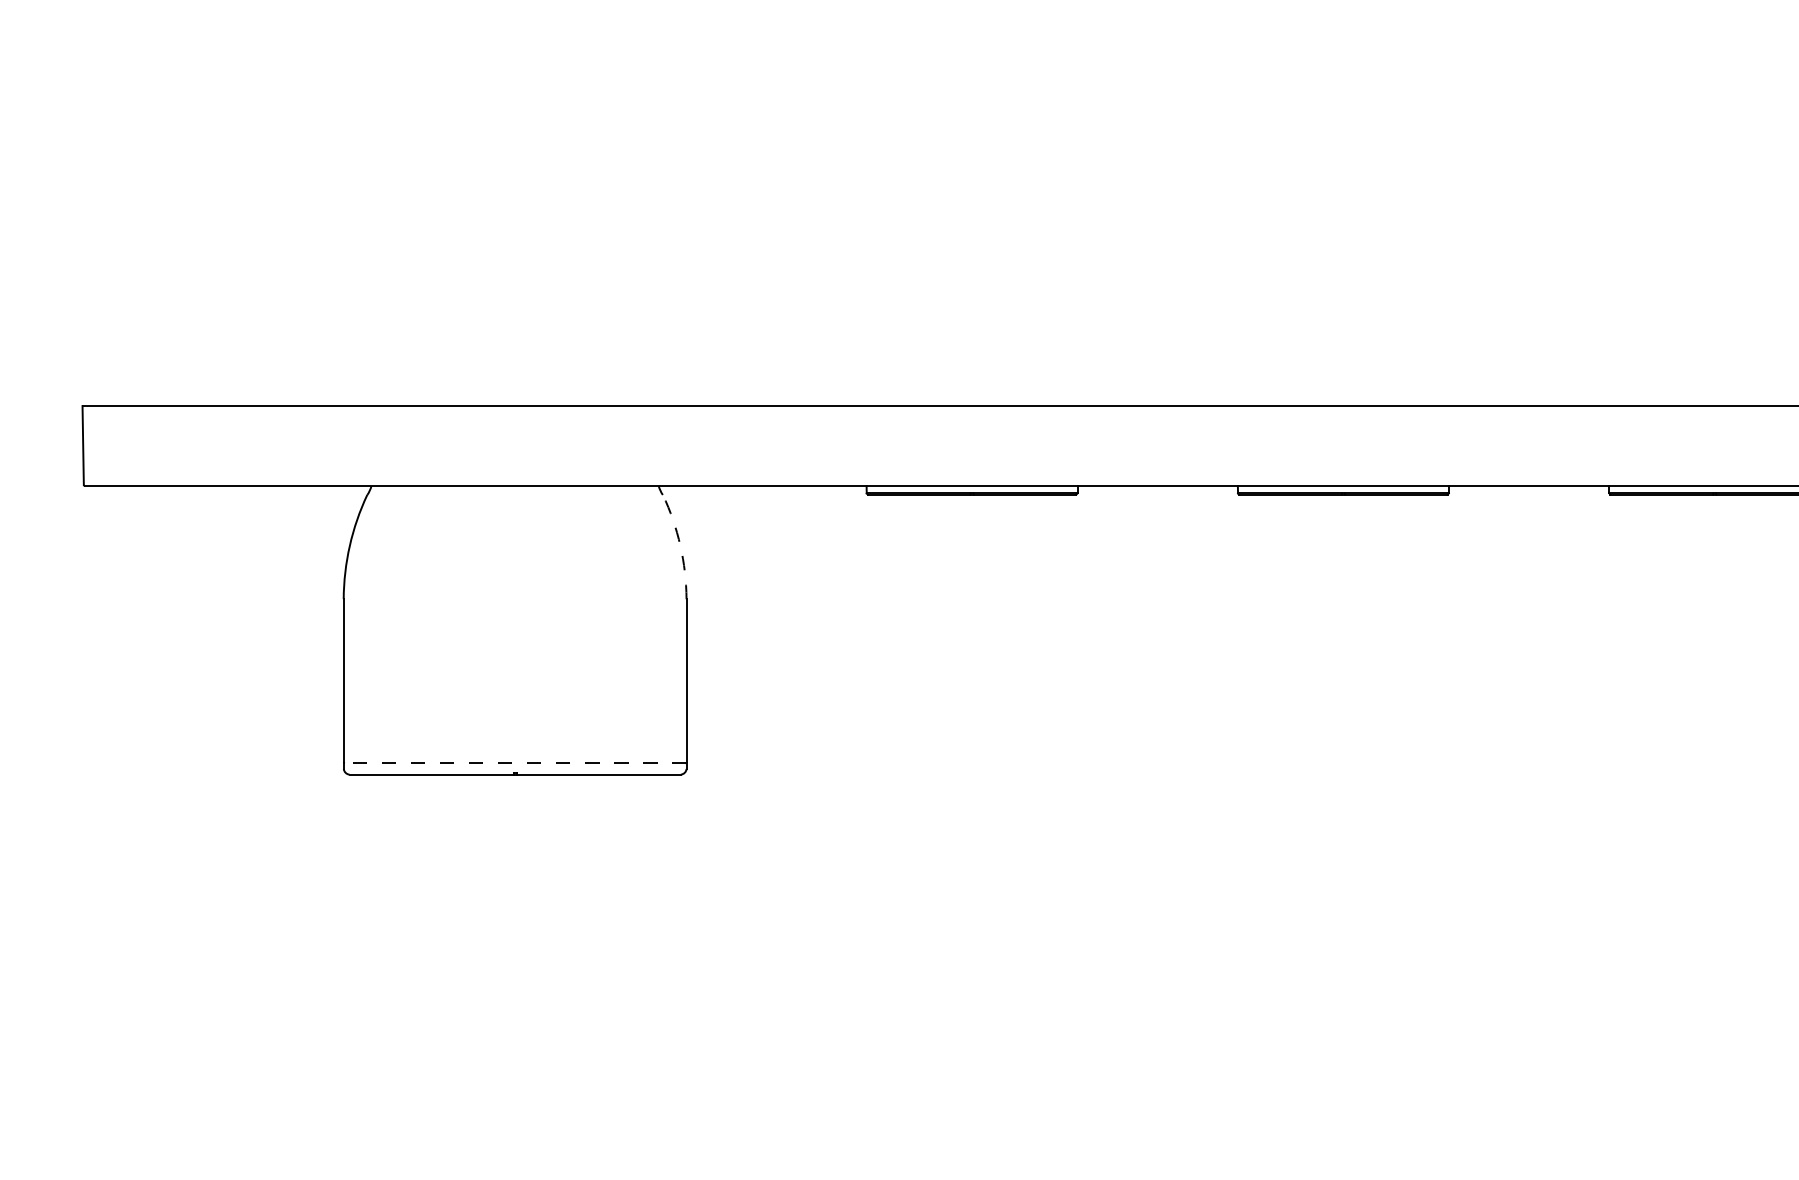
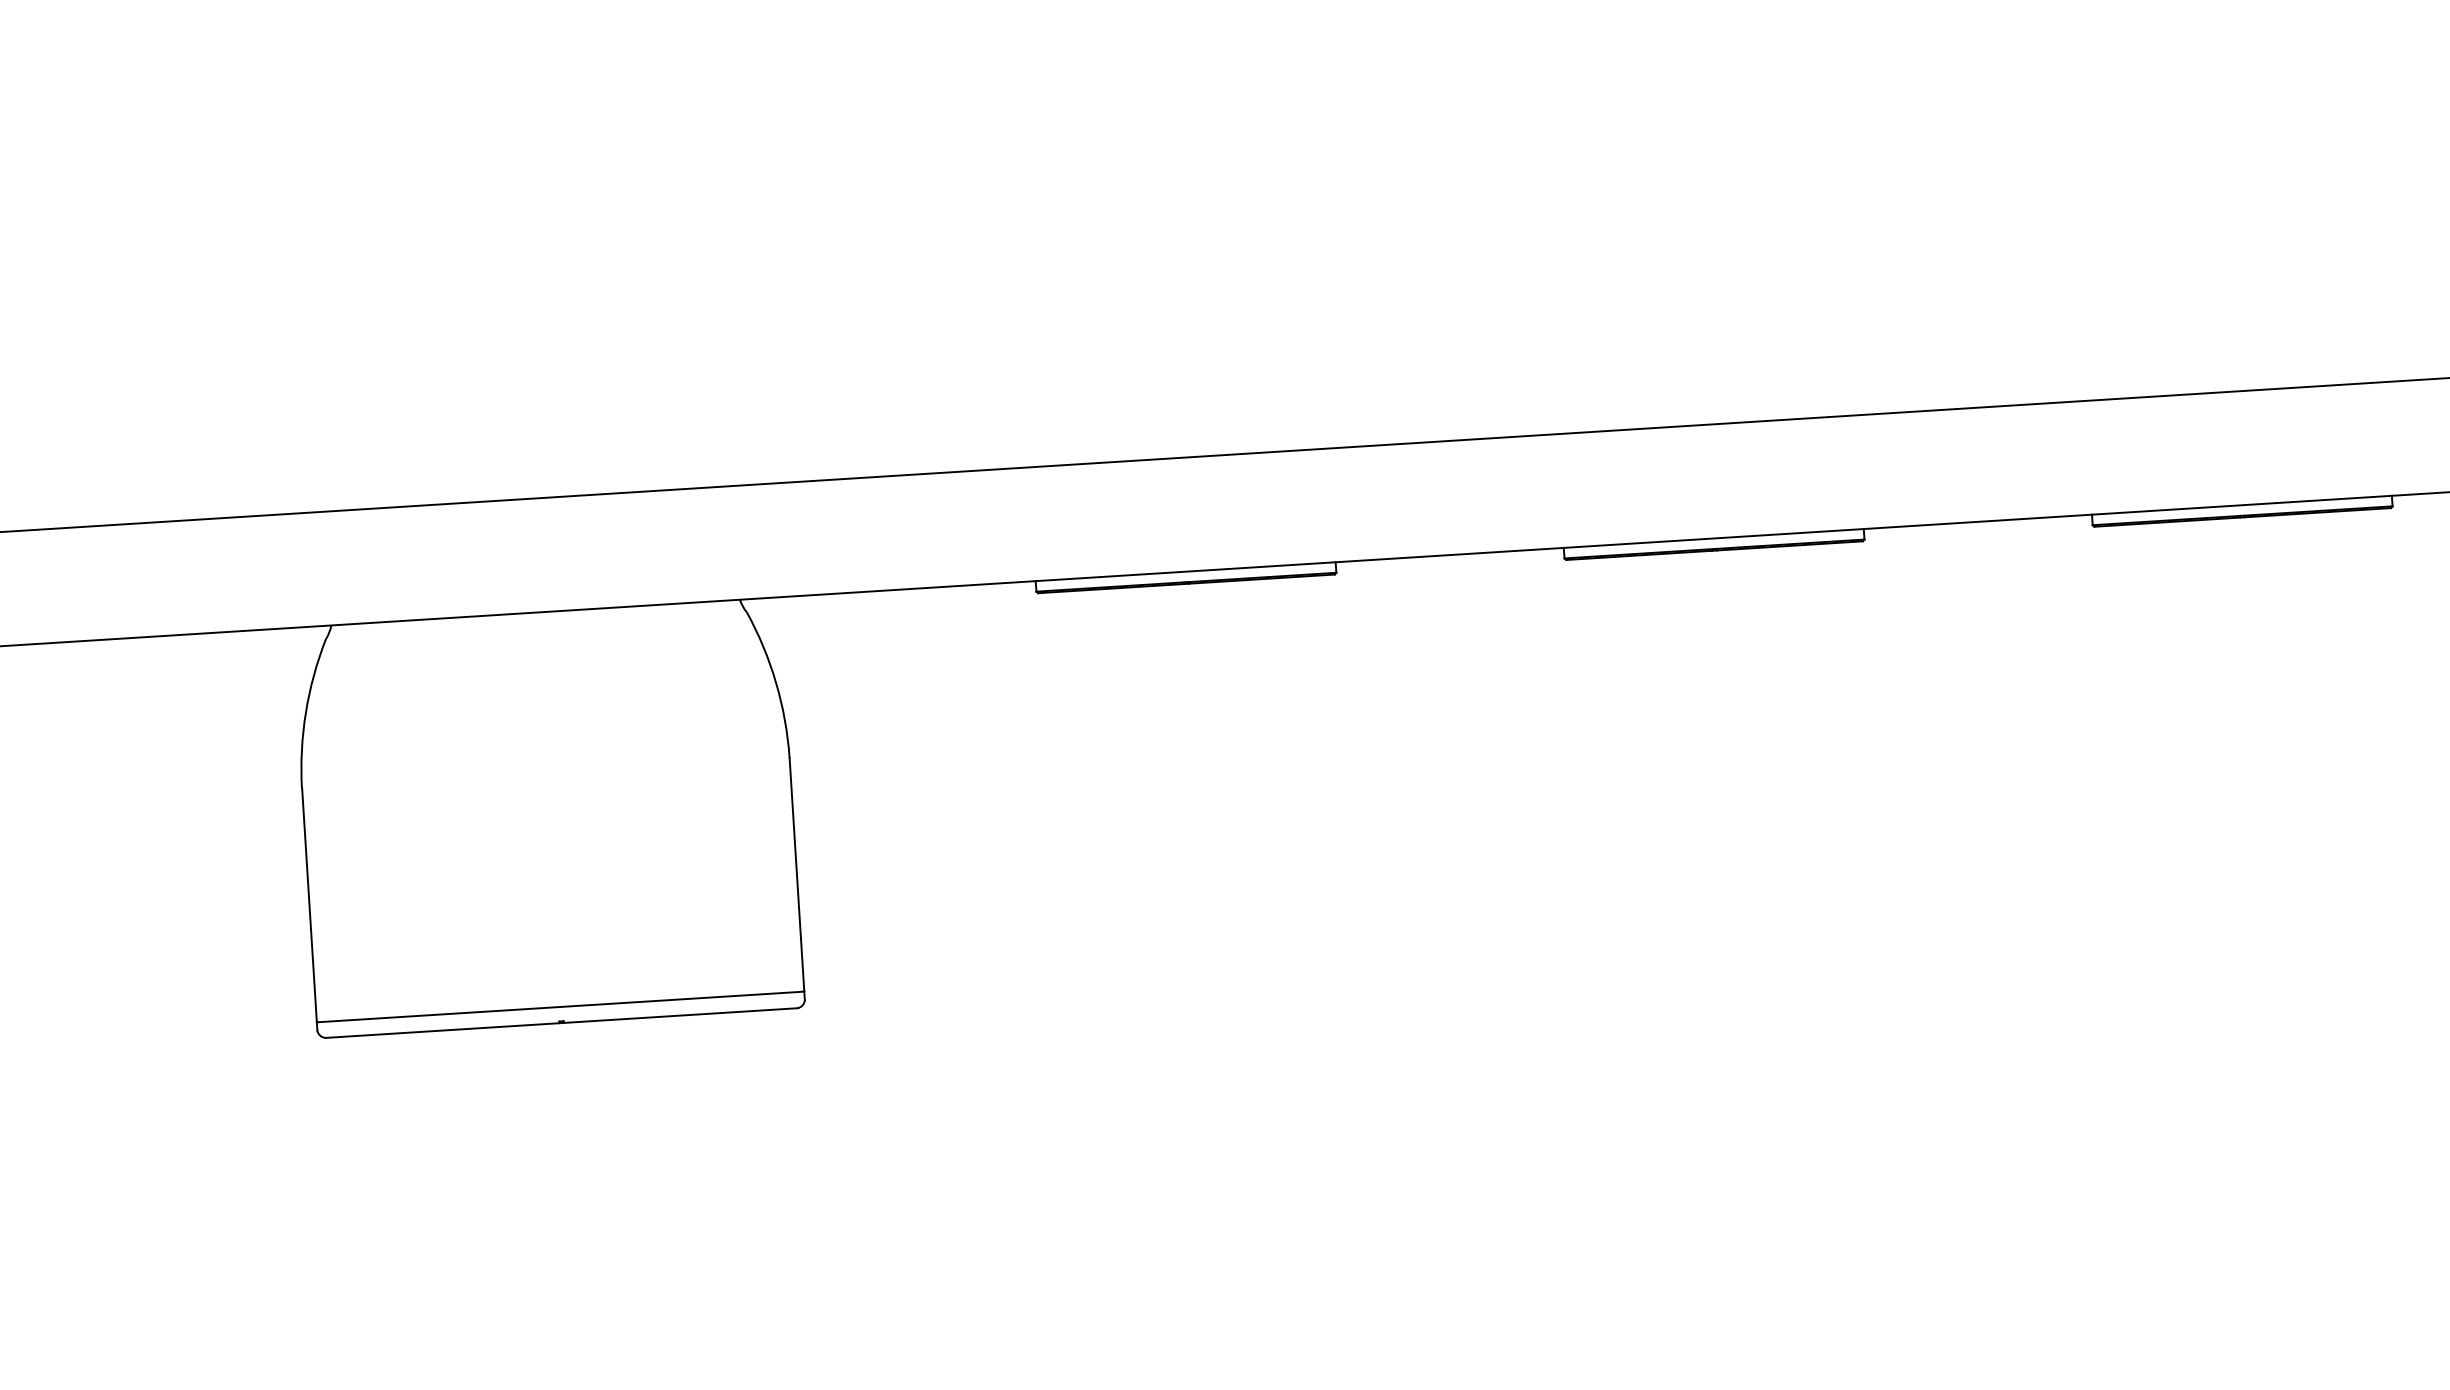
arc: (680, 545) -> (776, 682), dashed -> solid
line: (514, 763) -> (559, 1007), dashed -> solid

